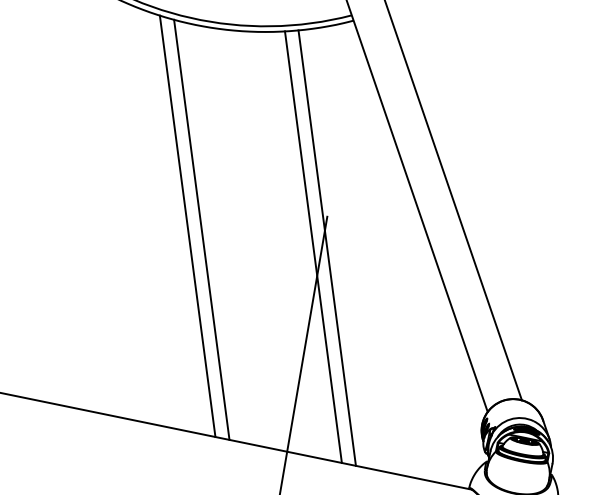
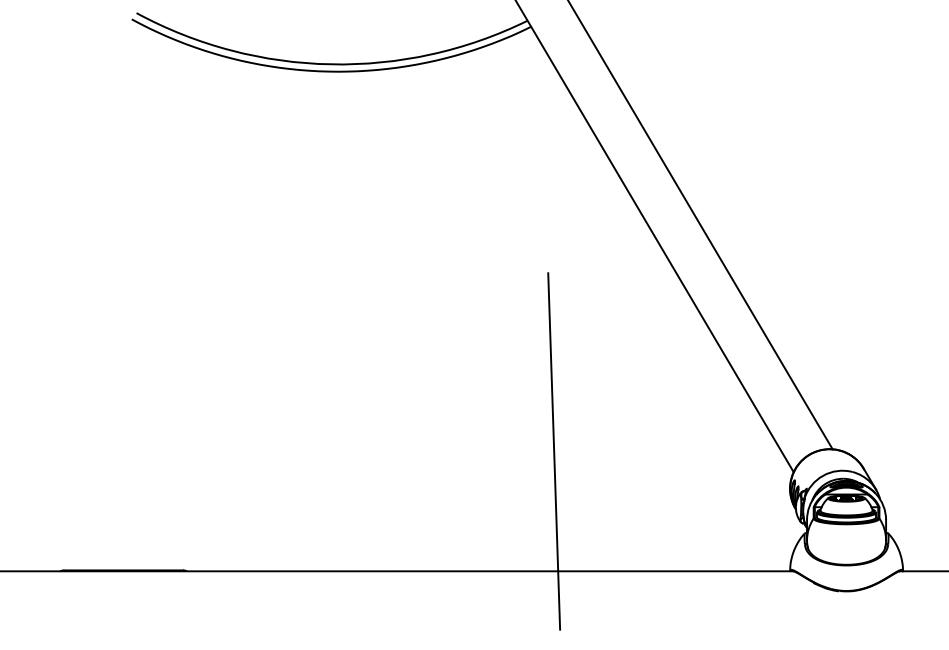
line: (187, 226) -> (379, 320), removed
line: (201, 229) -> (397, 320), removed
line: (313, 247) -> (538, 314), removed
line: (326, 247) -> (555, 311), removed

